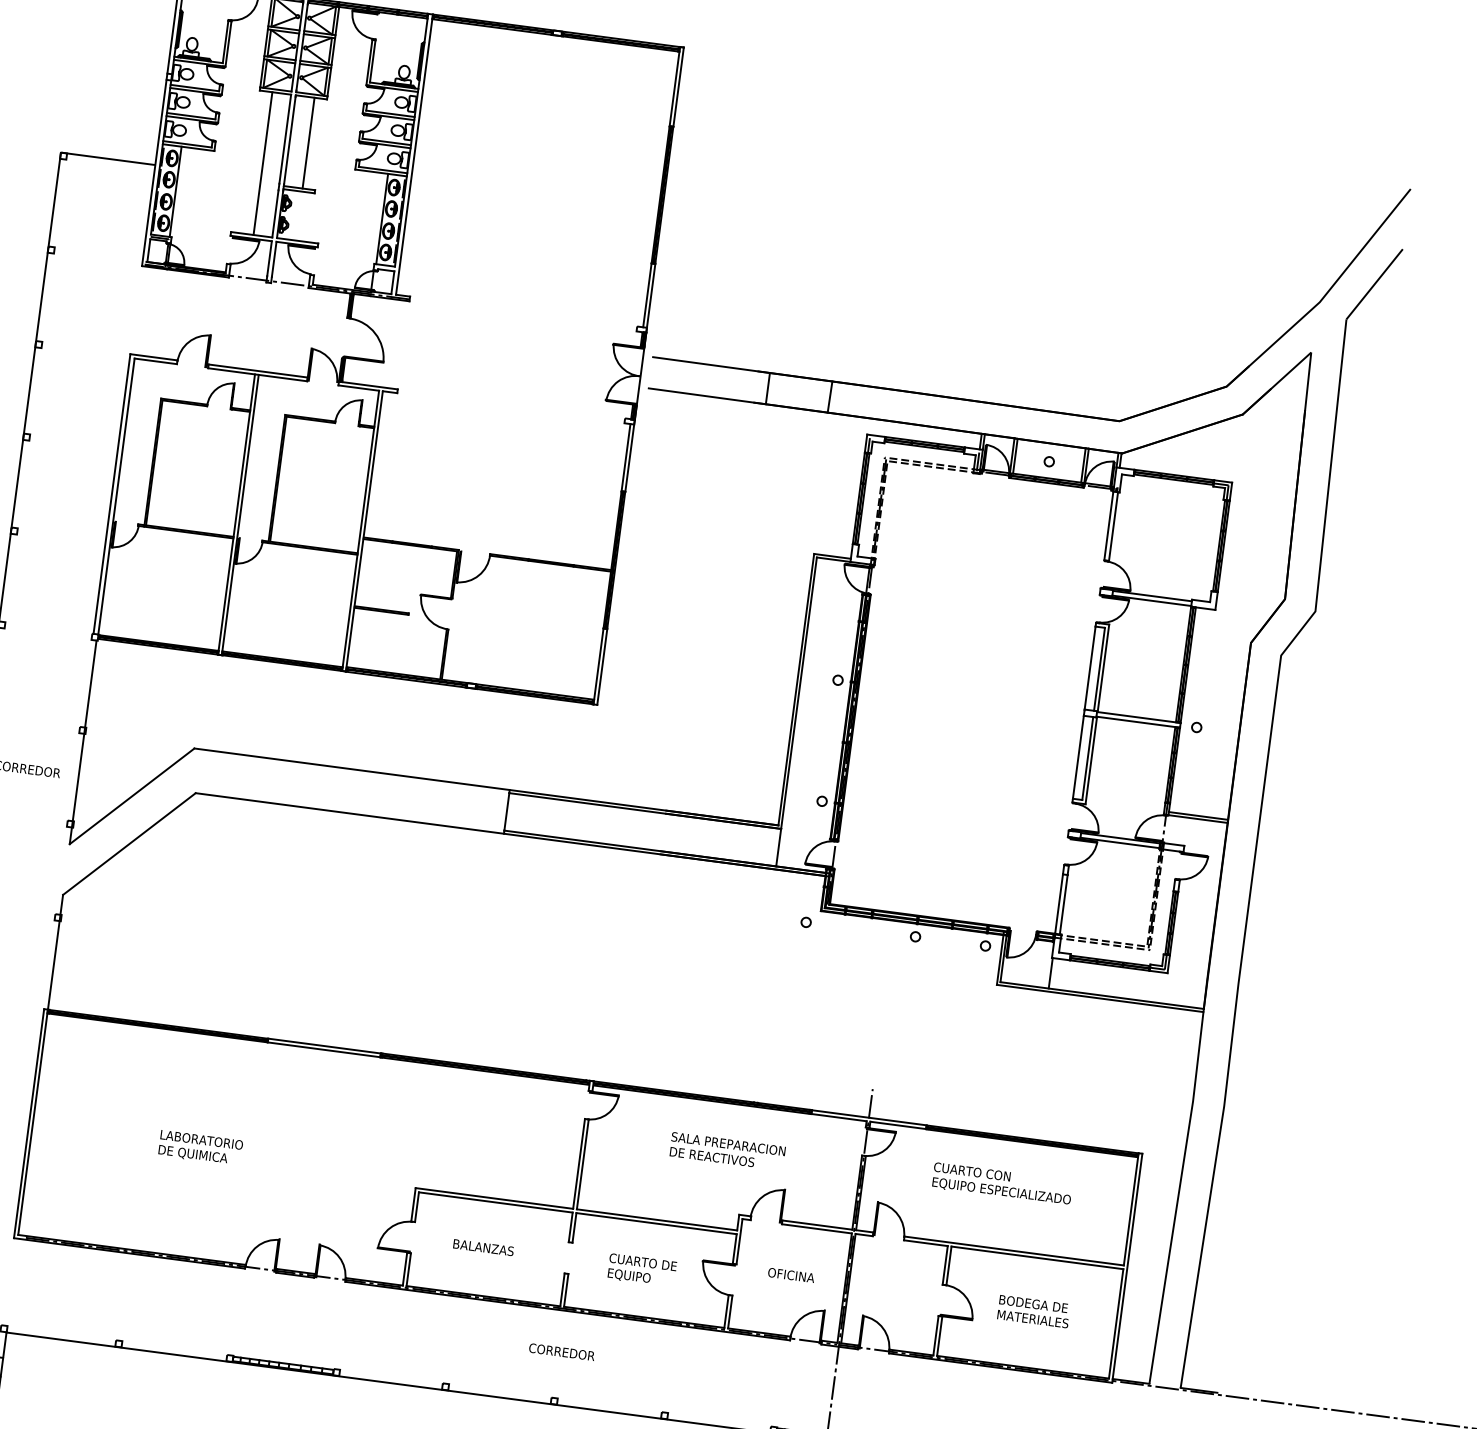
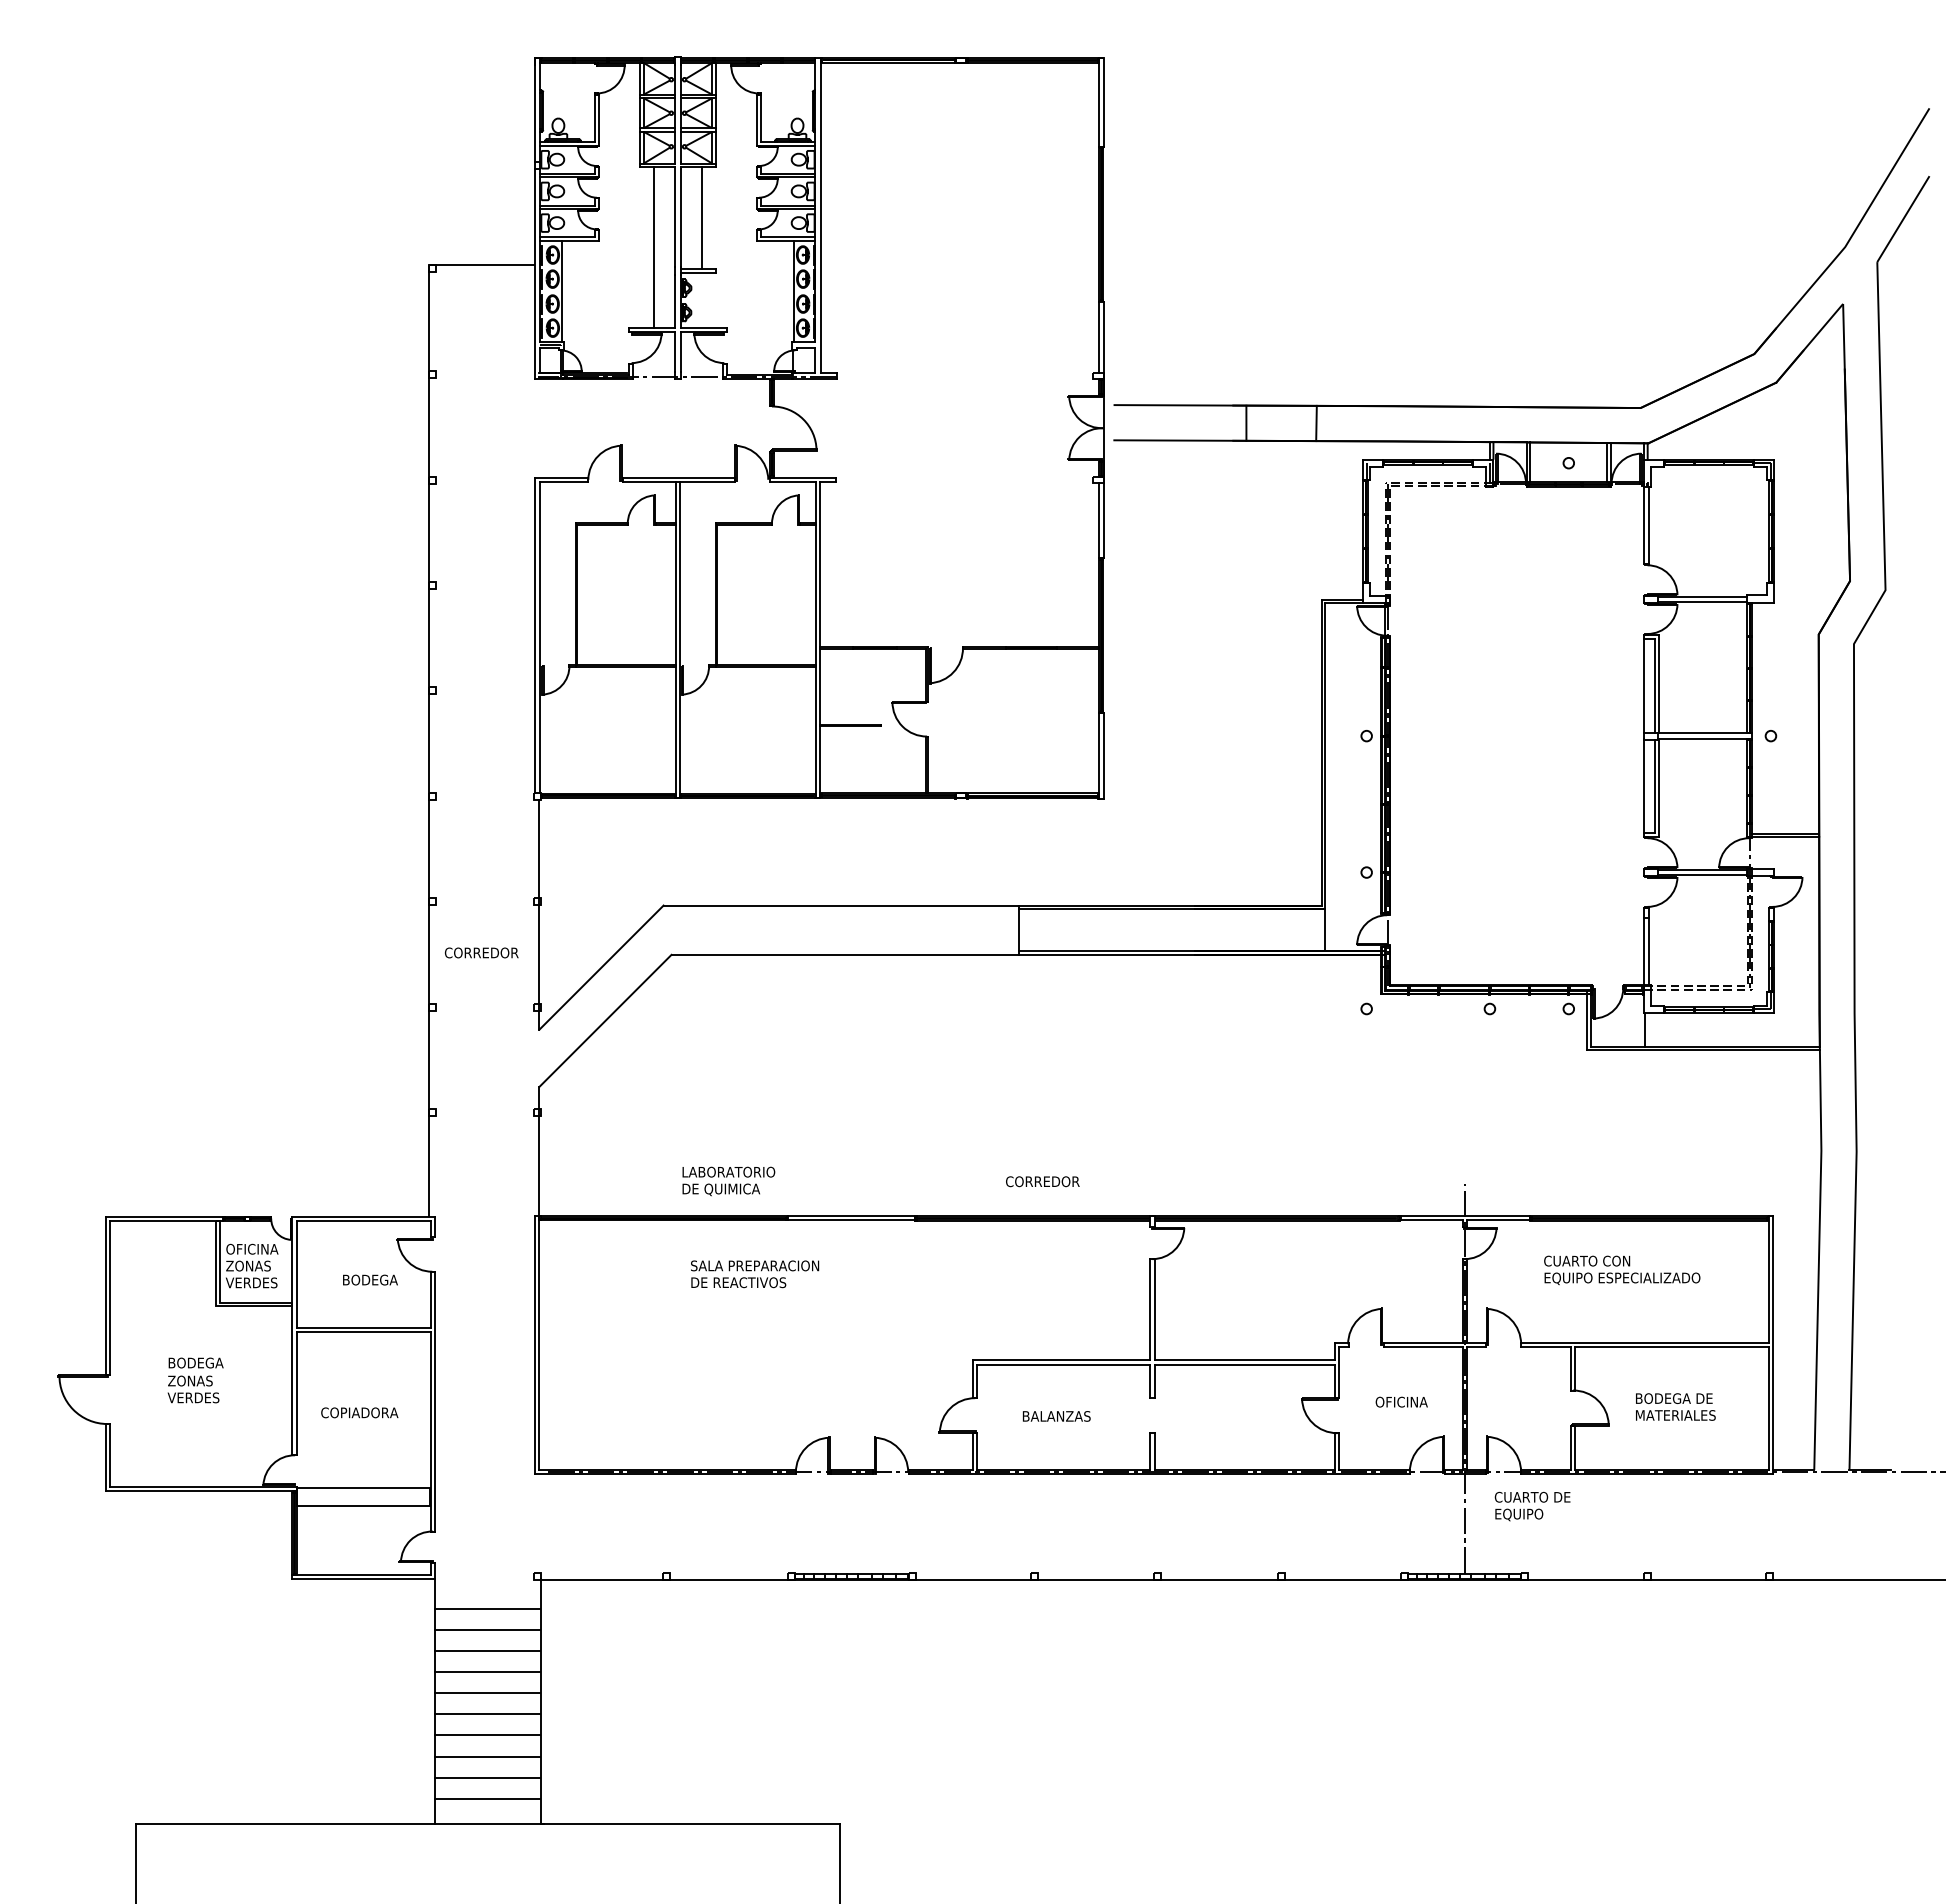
text: (200, 1148) -> (728, 1181), moved
text: (727, 1151) -> (755, 1274), moved
text: (641, 1270) -> (1532, 1506), moved
text: (561, 1351) -> (1042, 1181), moved

